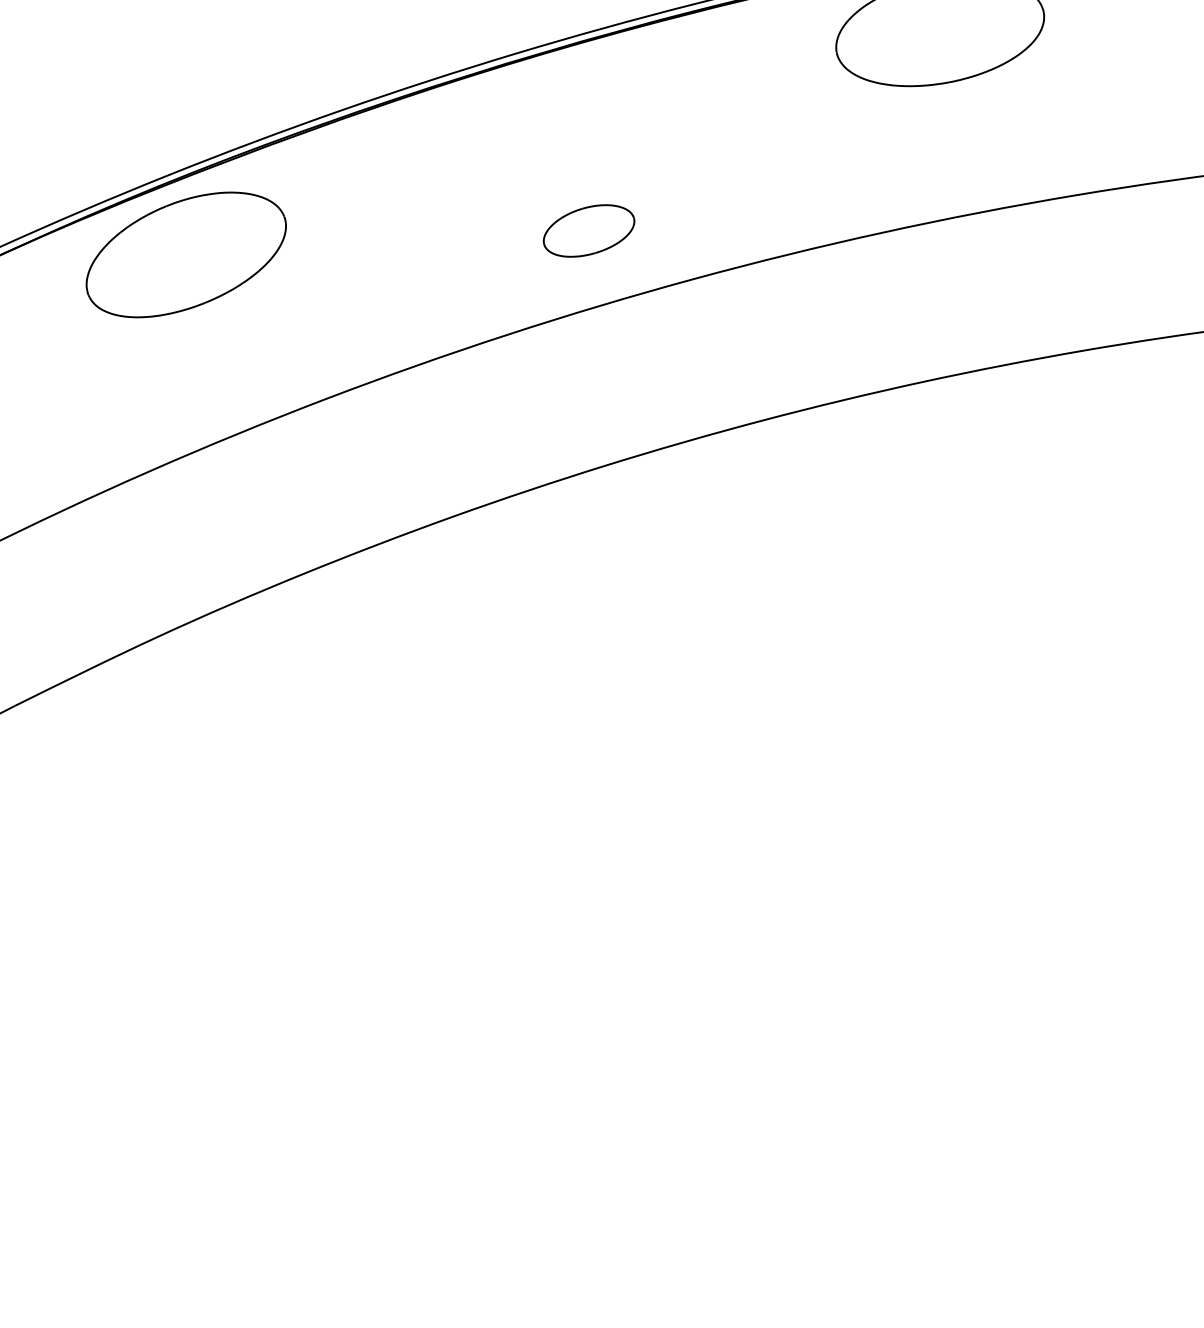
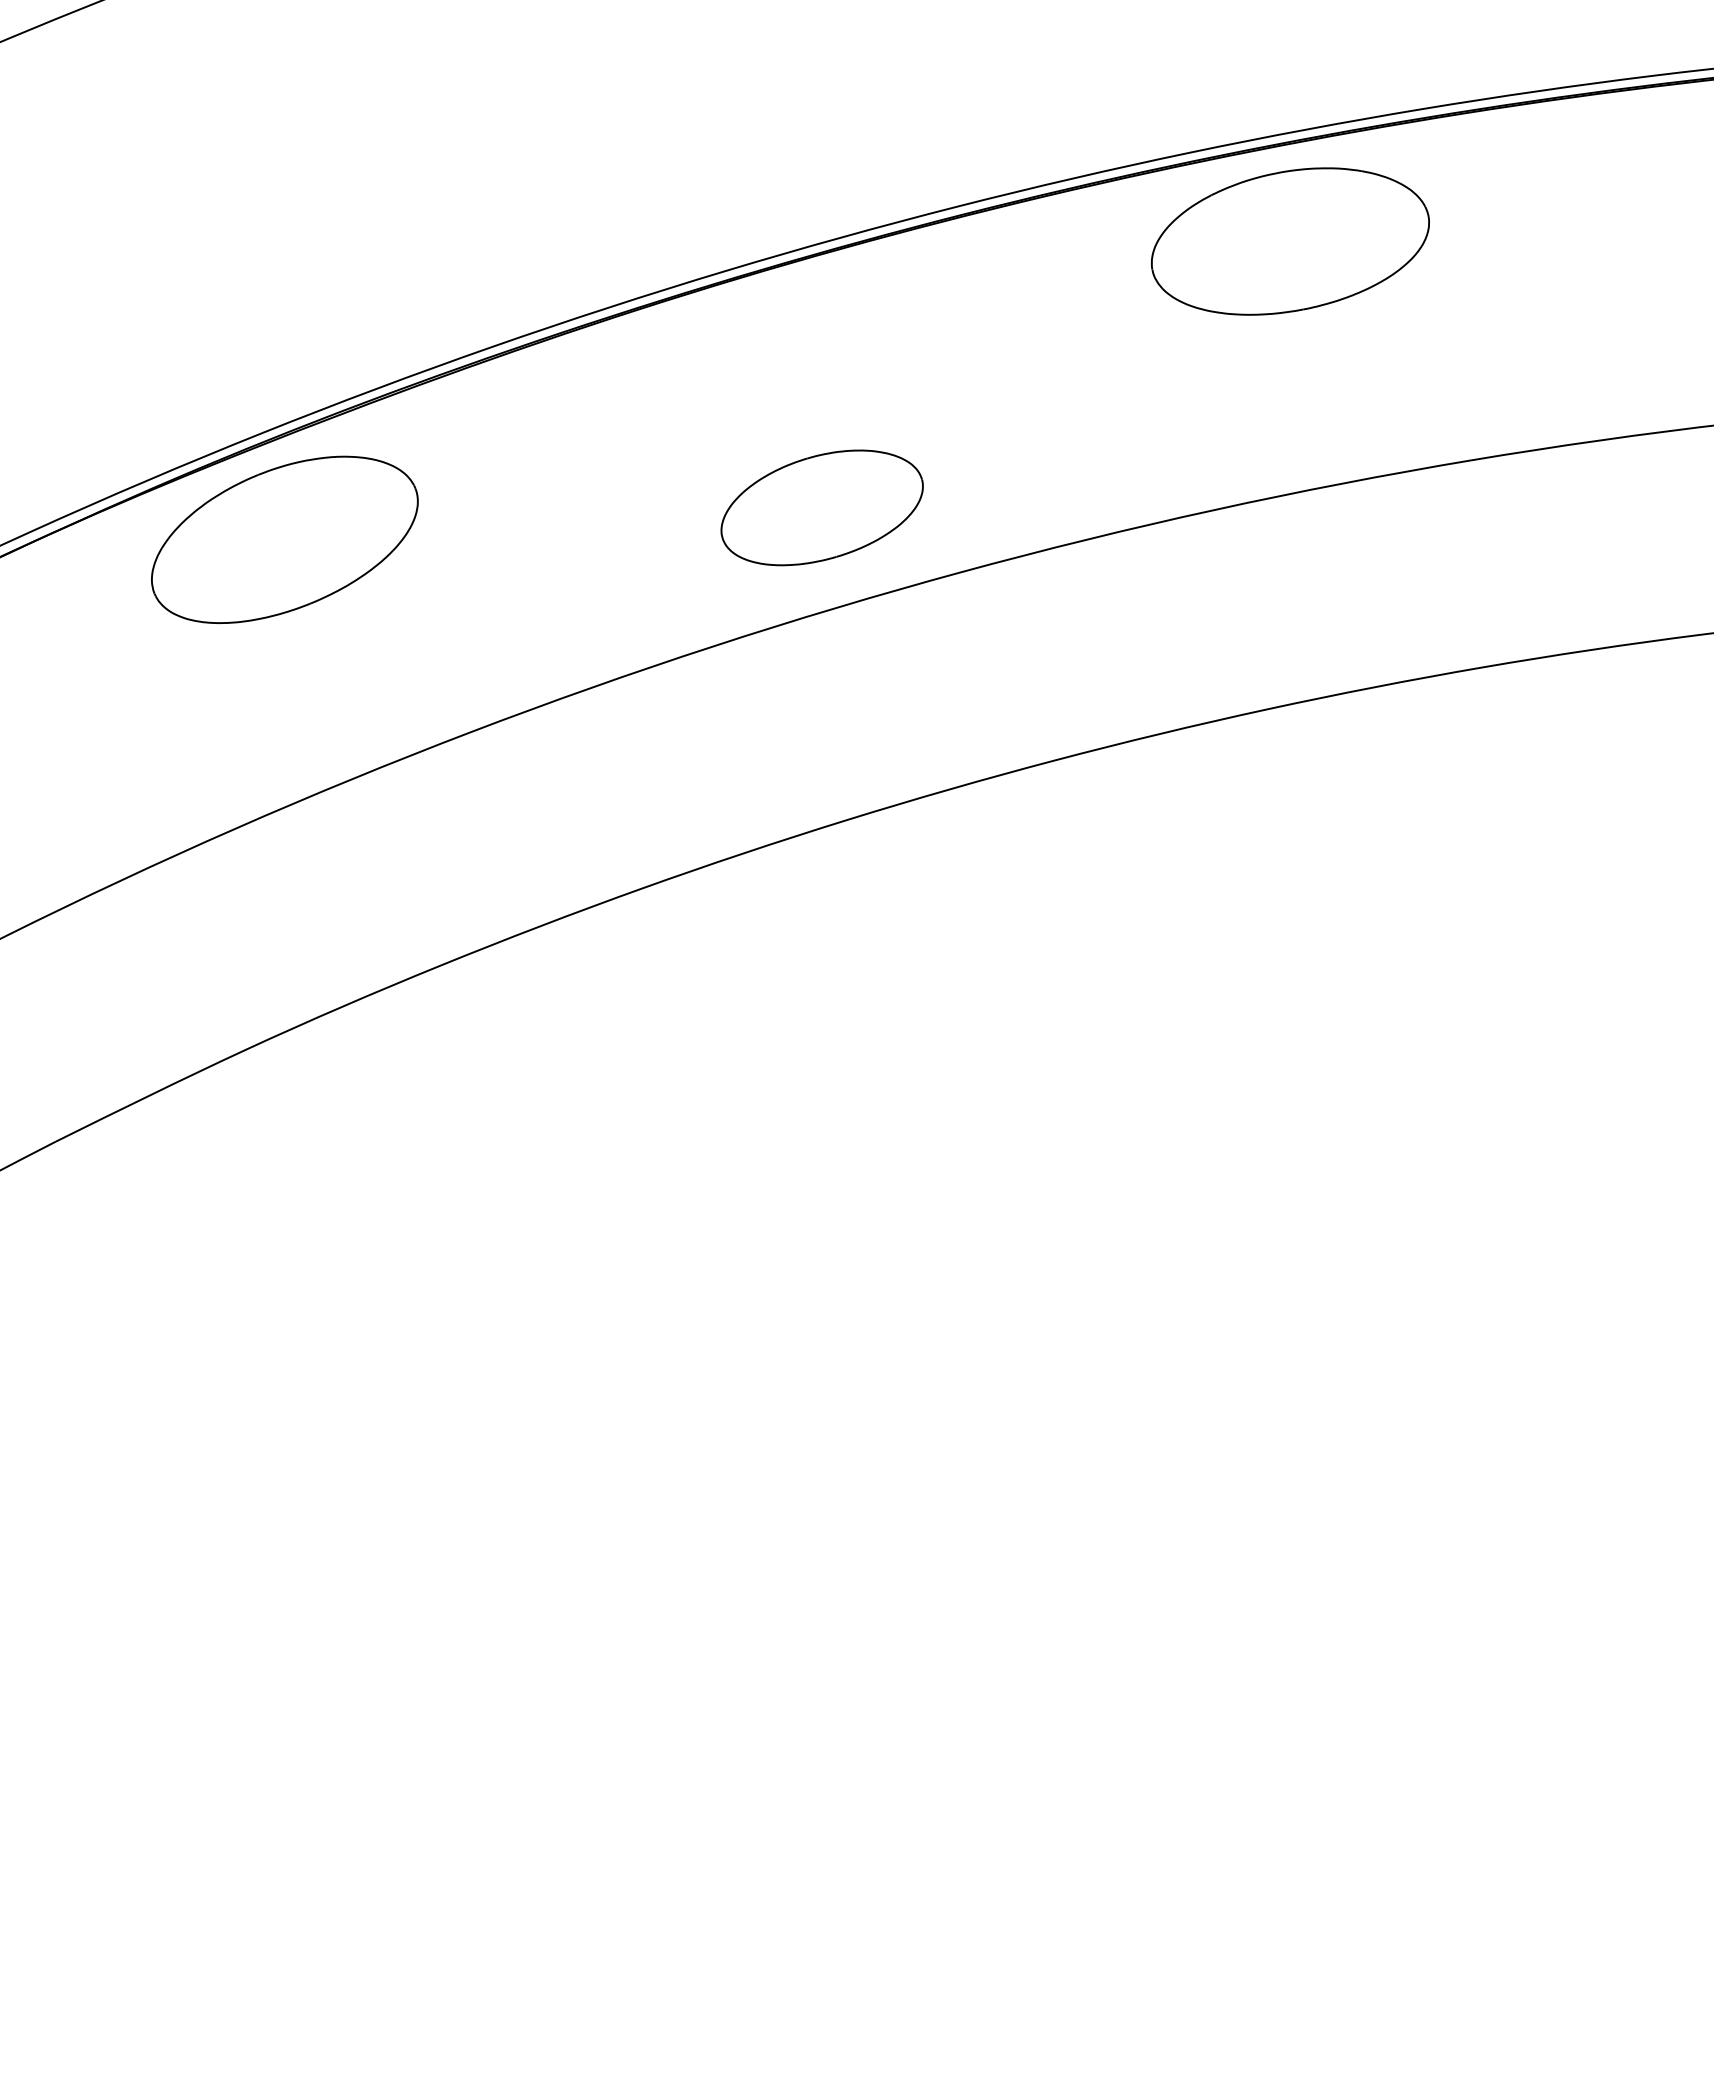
part: (588, 230) -> (821, 507), size x1.67

